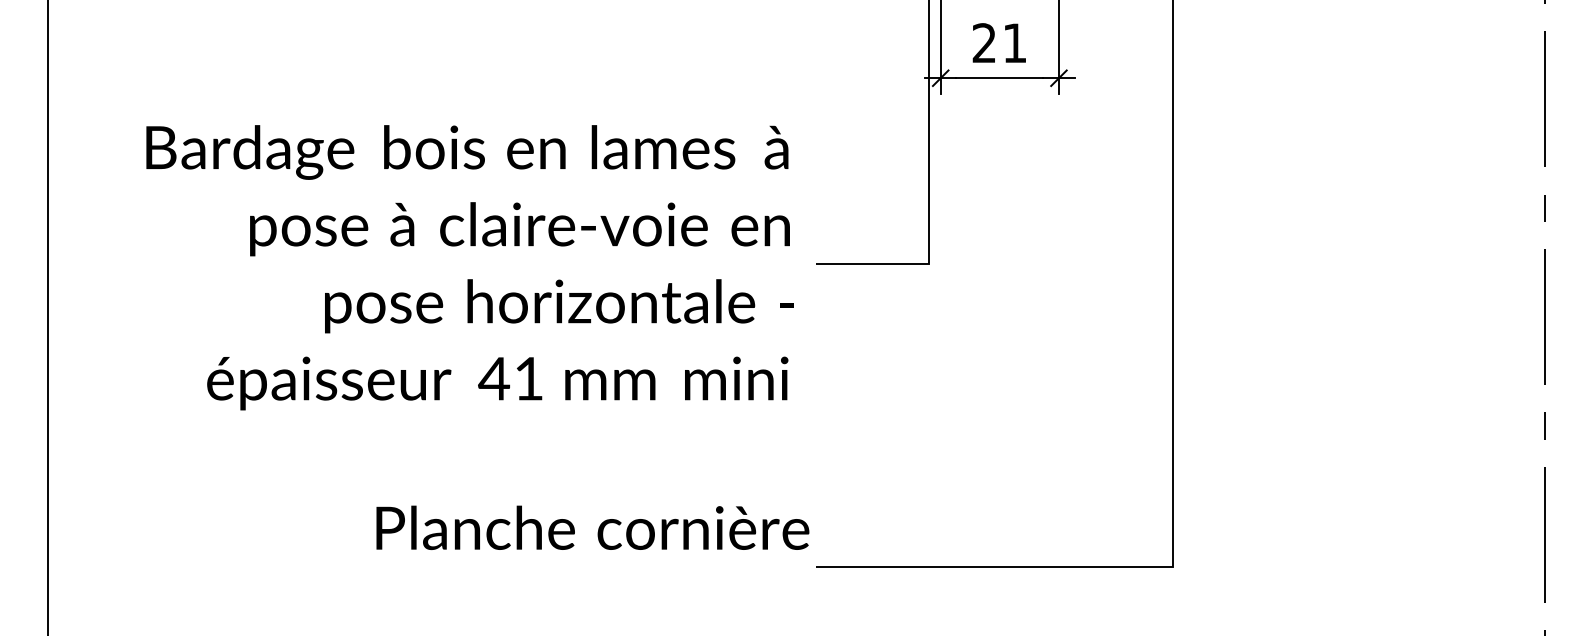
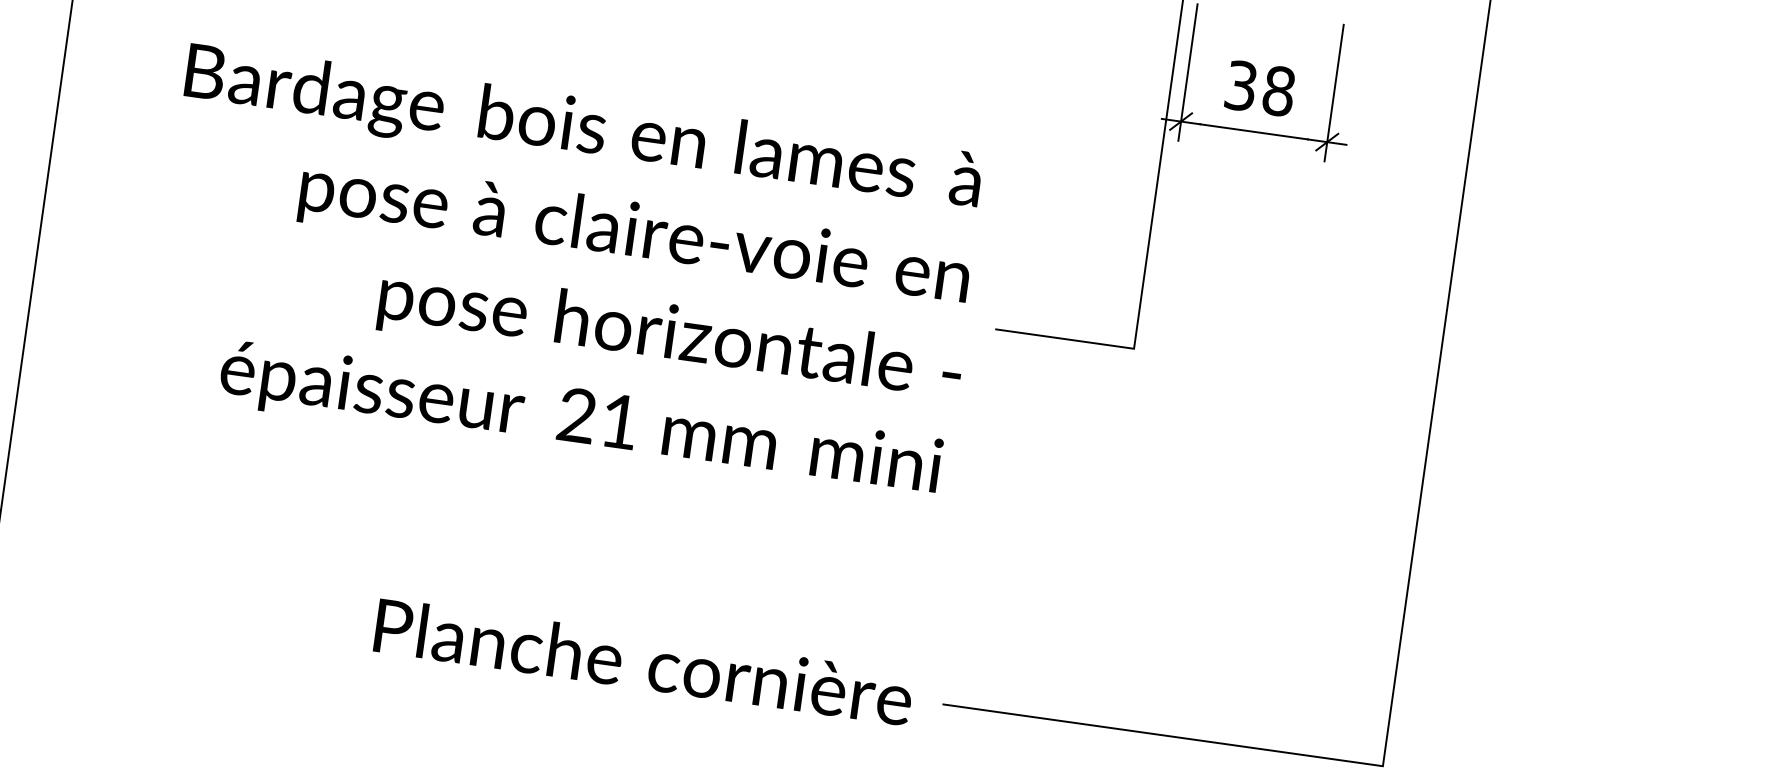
text: (999, 43) -> (1259, 88), 21 -> 38
text: (494, 378) -> (577, 415), 41 -> 21
text: (592, 527) -> (643, 661), moved

